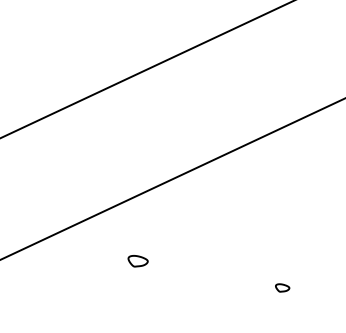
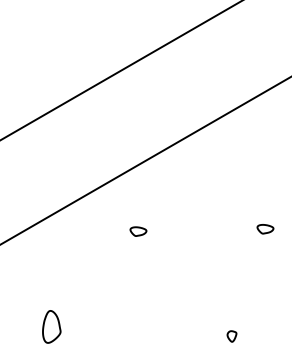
part: (138, 261) -> (138, 231), moved
part: (282, 288) -> (265, 229), size x1.43

